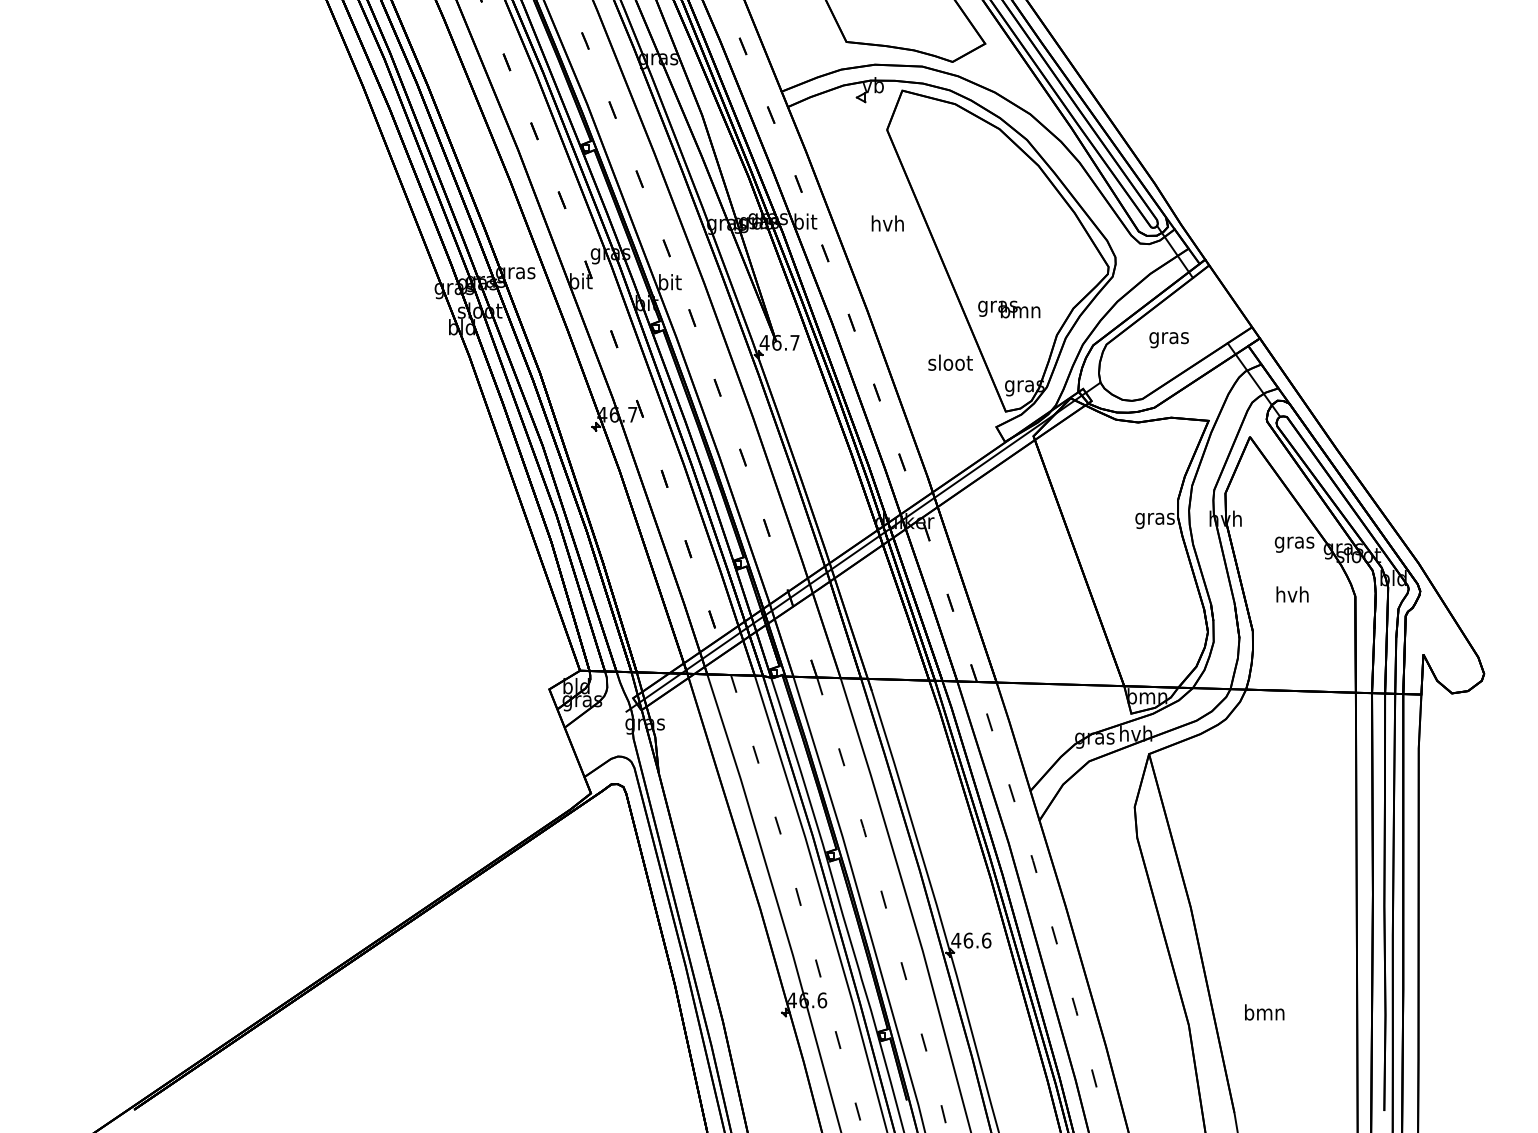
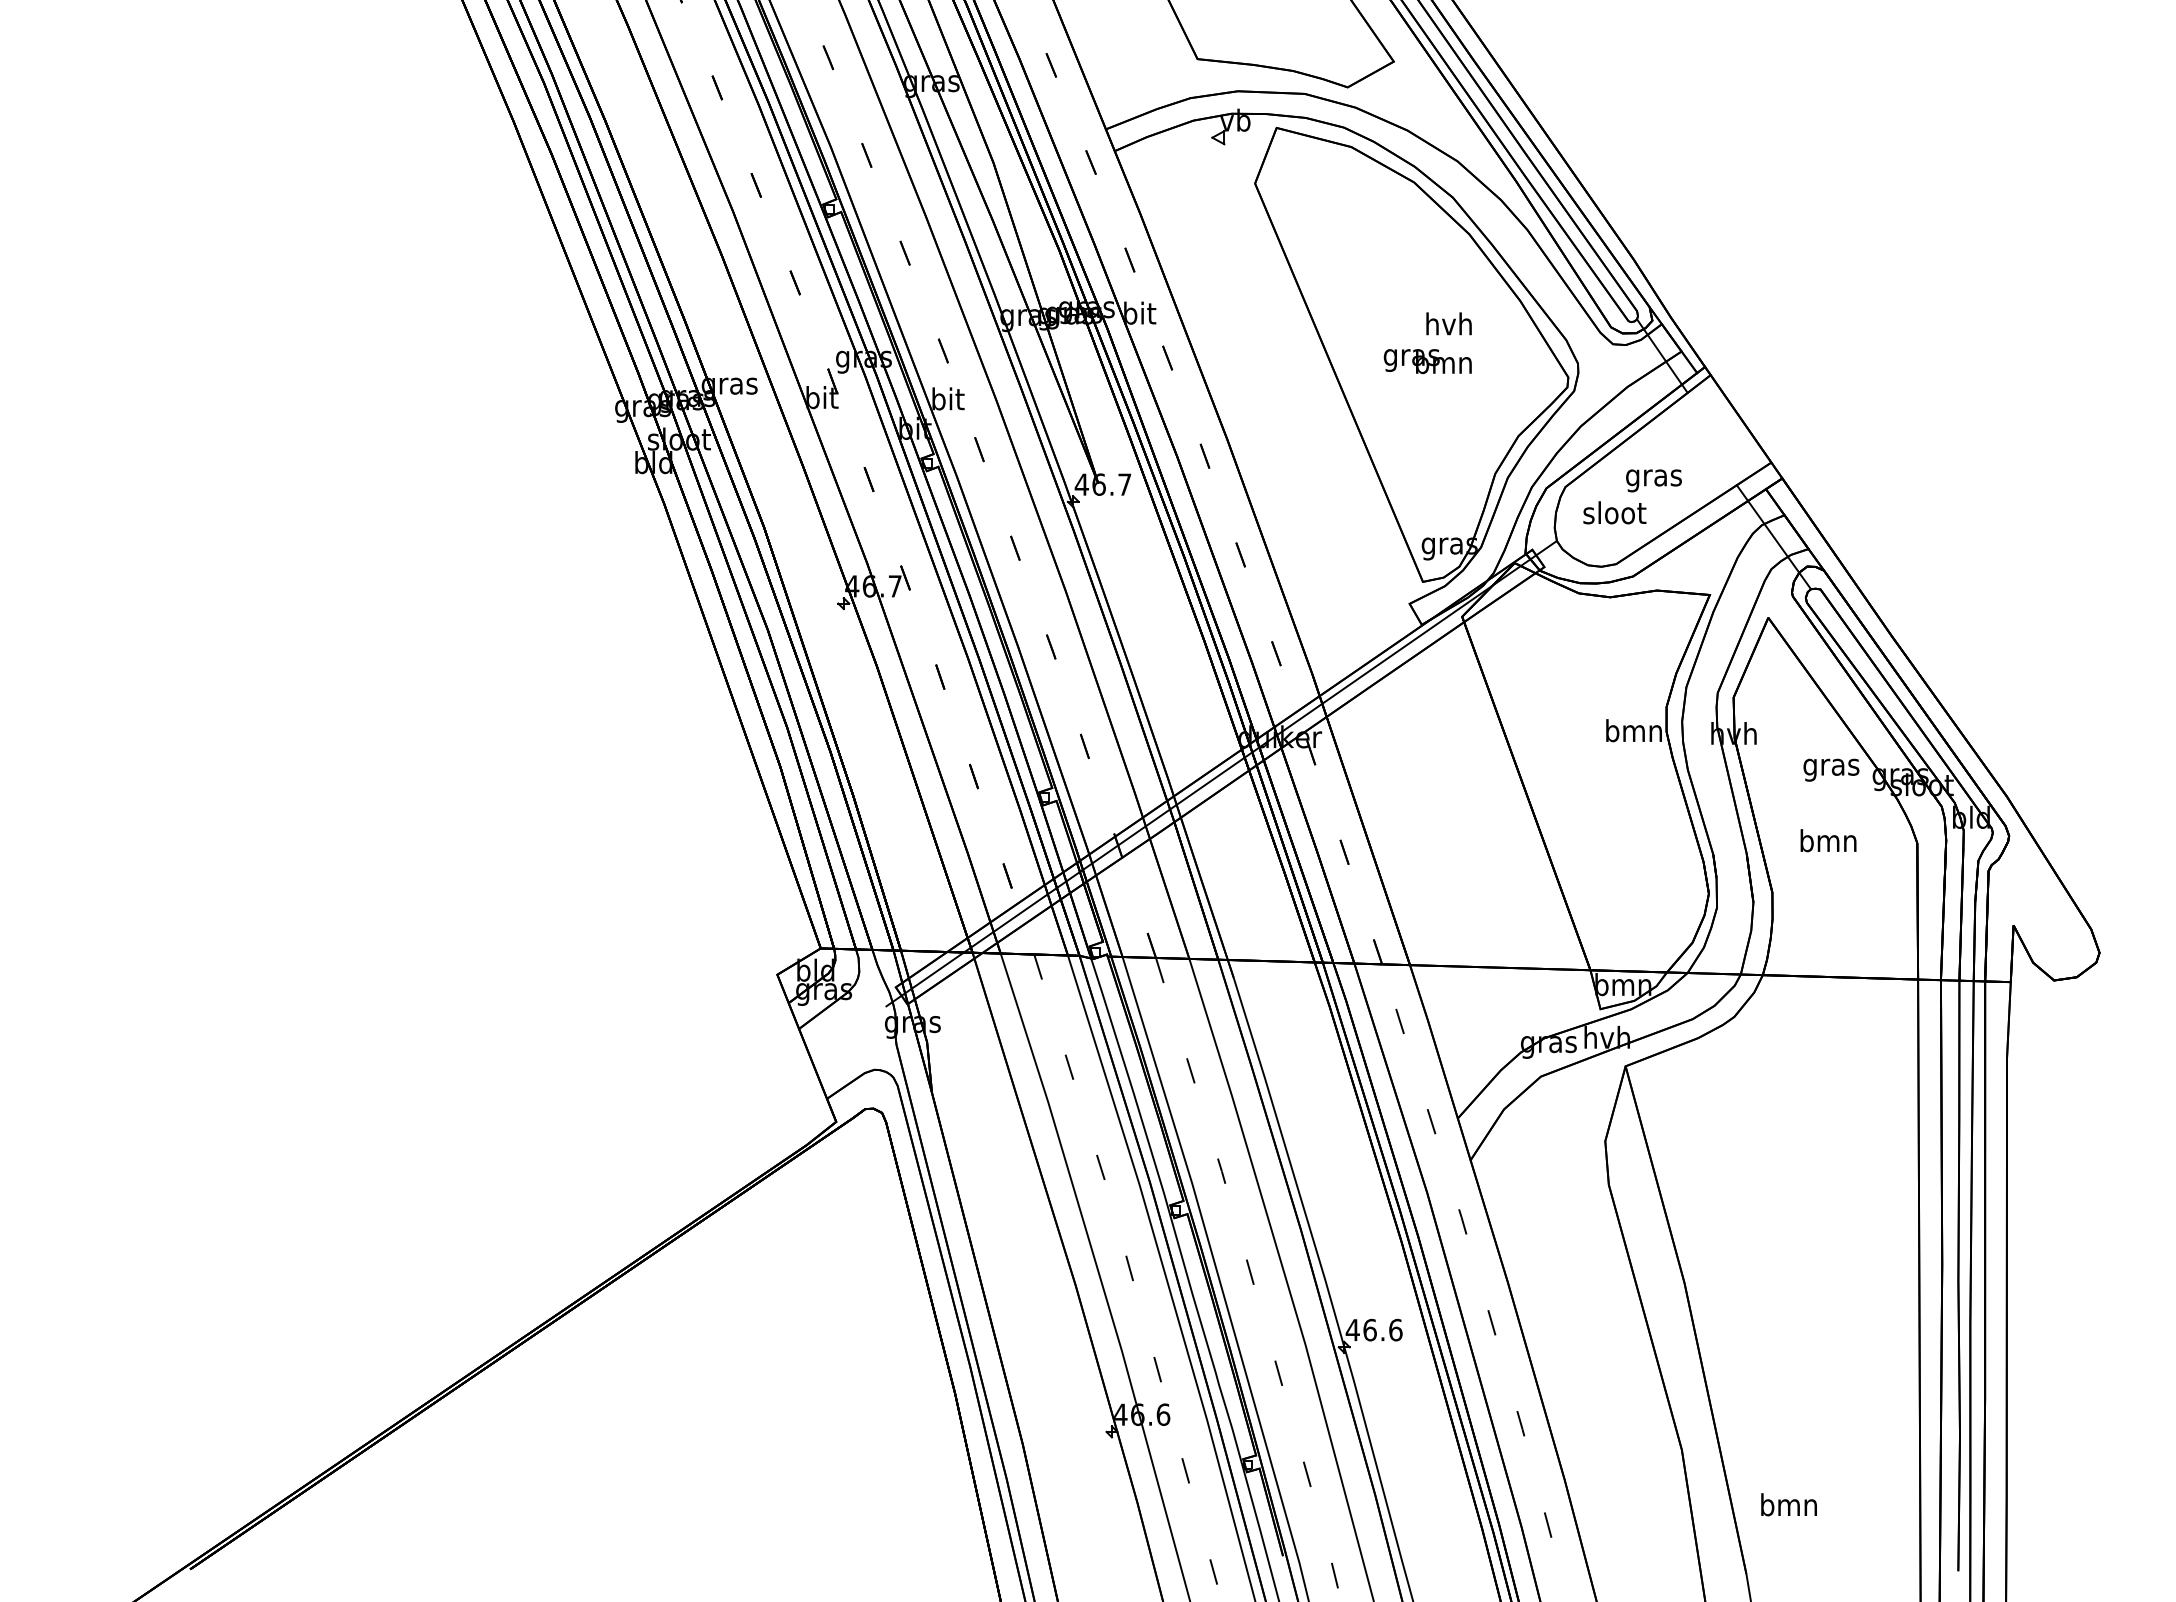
text: (887, 223) -> (1448, 323), moved
text: (1009, 309) -> (1427, 361), moved
text: (950, 362) -> (1614, 512), moved
text: (1154, 518) -> (1633, 733), gras -> bmn
text: (1292, 594) -> (1828, 840), hvh -> bmn
text: (1264, 1012) -> (1788, 1504), moved

